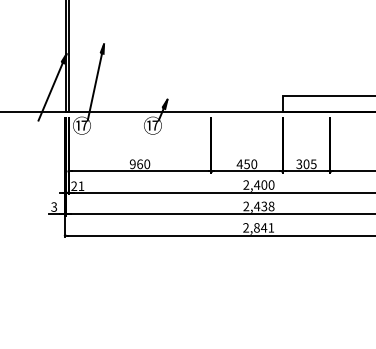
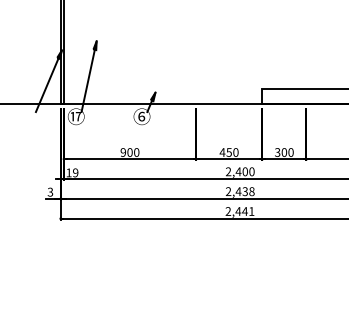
text: (152, 125) -> (141, 116), ⑰ -> ⑥
text: (139, 163) -> (129, 151), 960 -> 900
text: (313, 163) -> (290, 151), 305 -> 300
text: (77, 186) -> (72, 173), 21 -> 19
text: (256, 227) -> (237, 211), 2,841 -> 2,441

